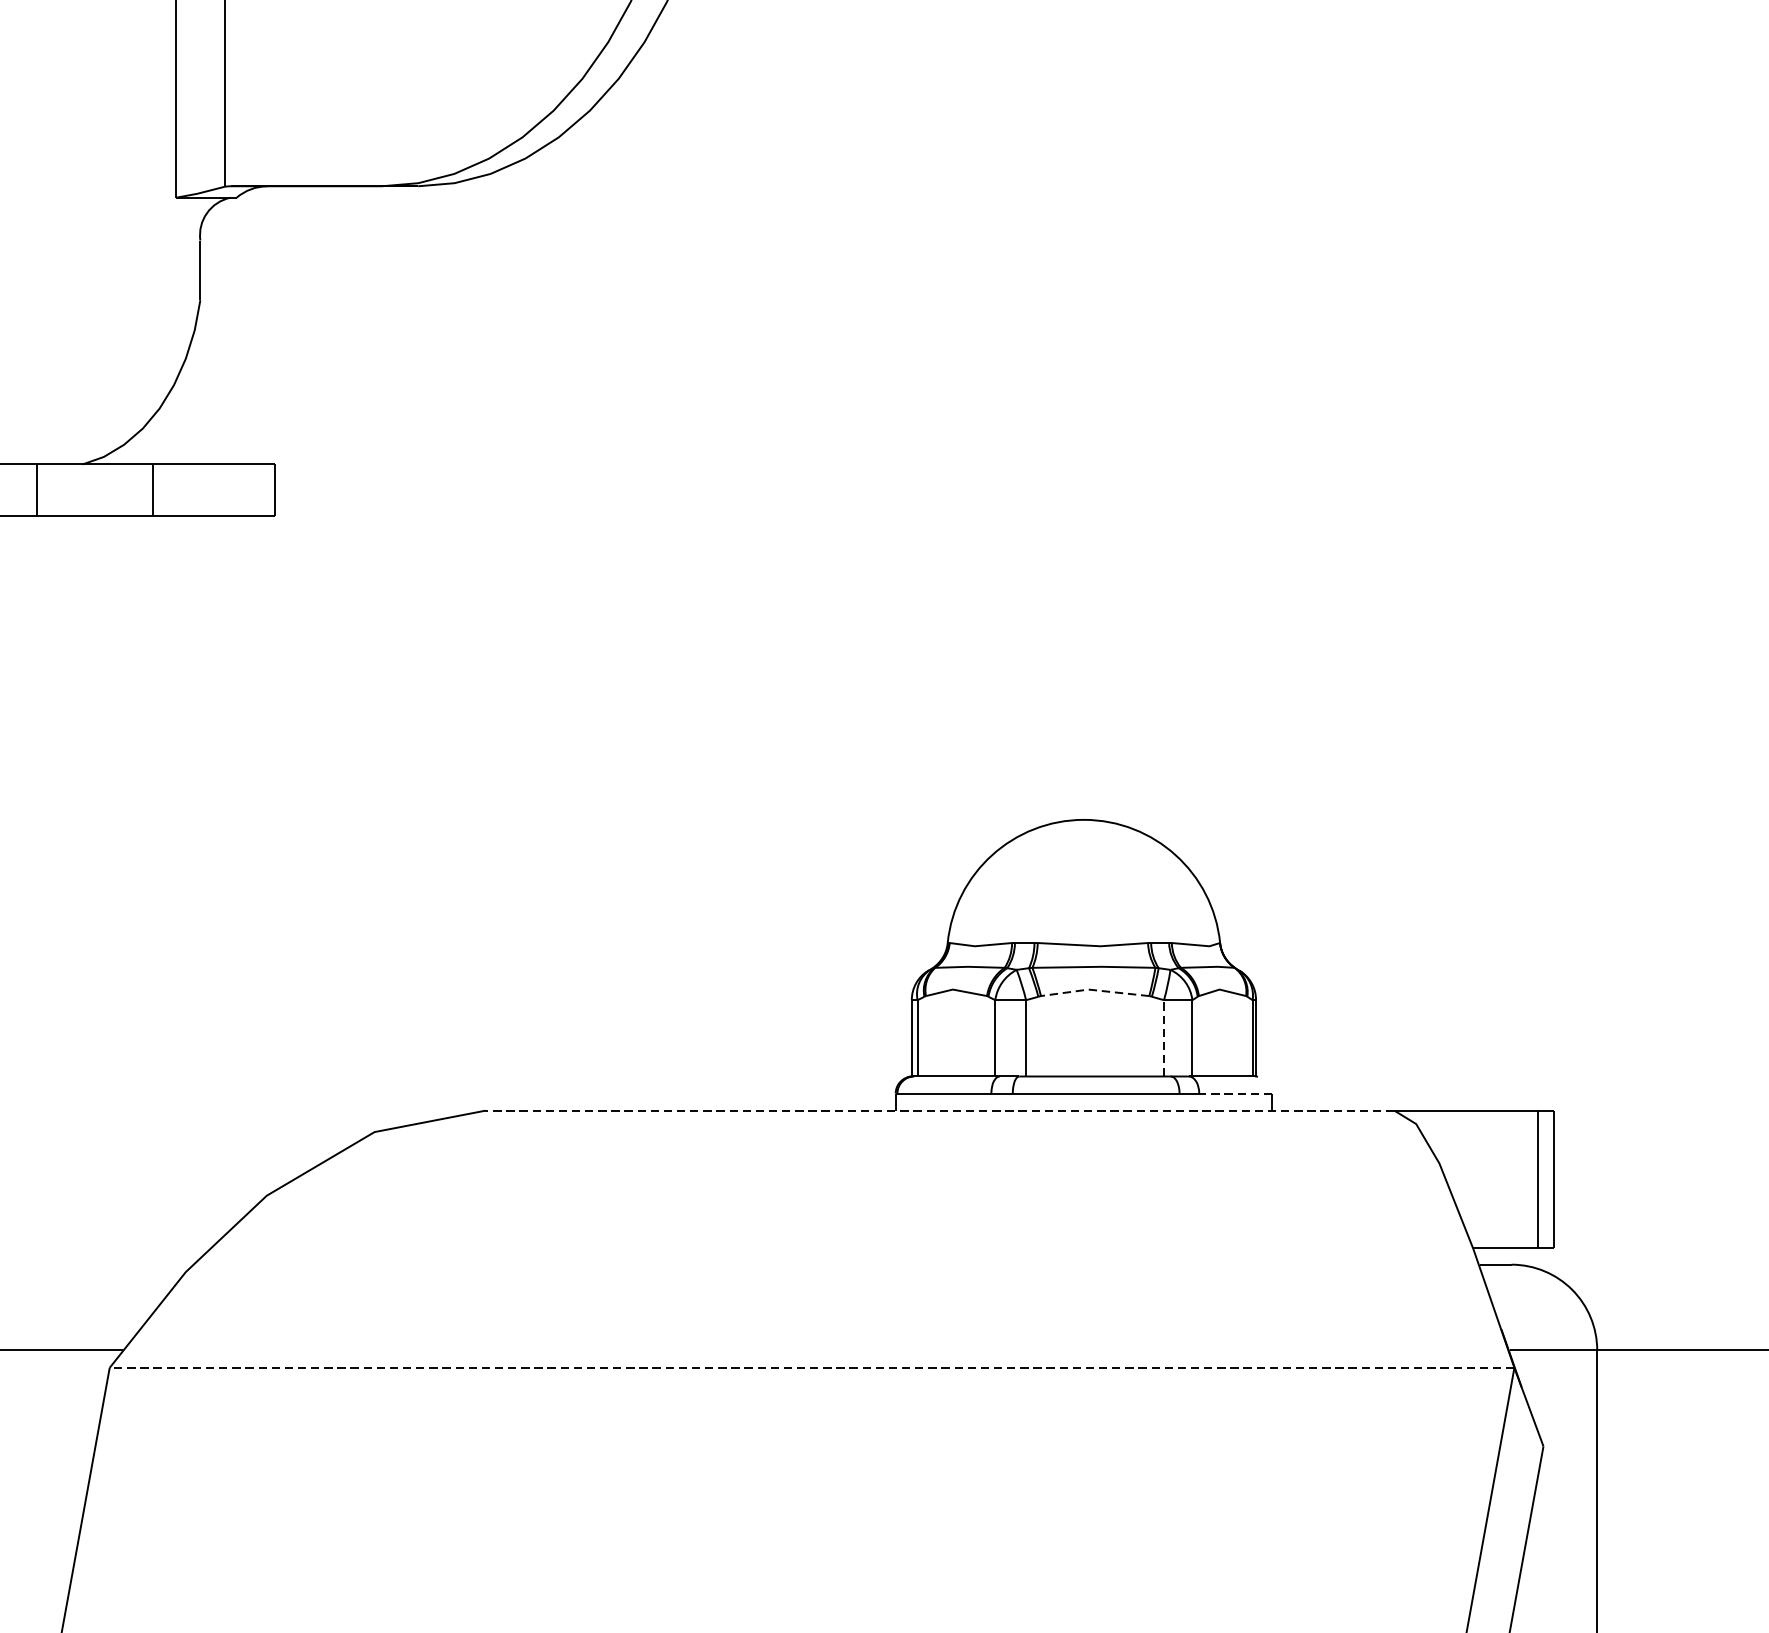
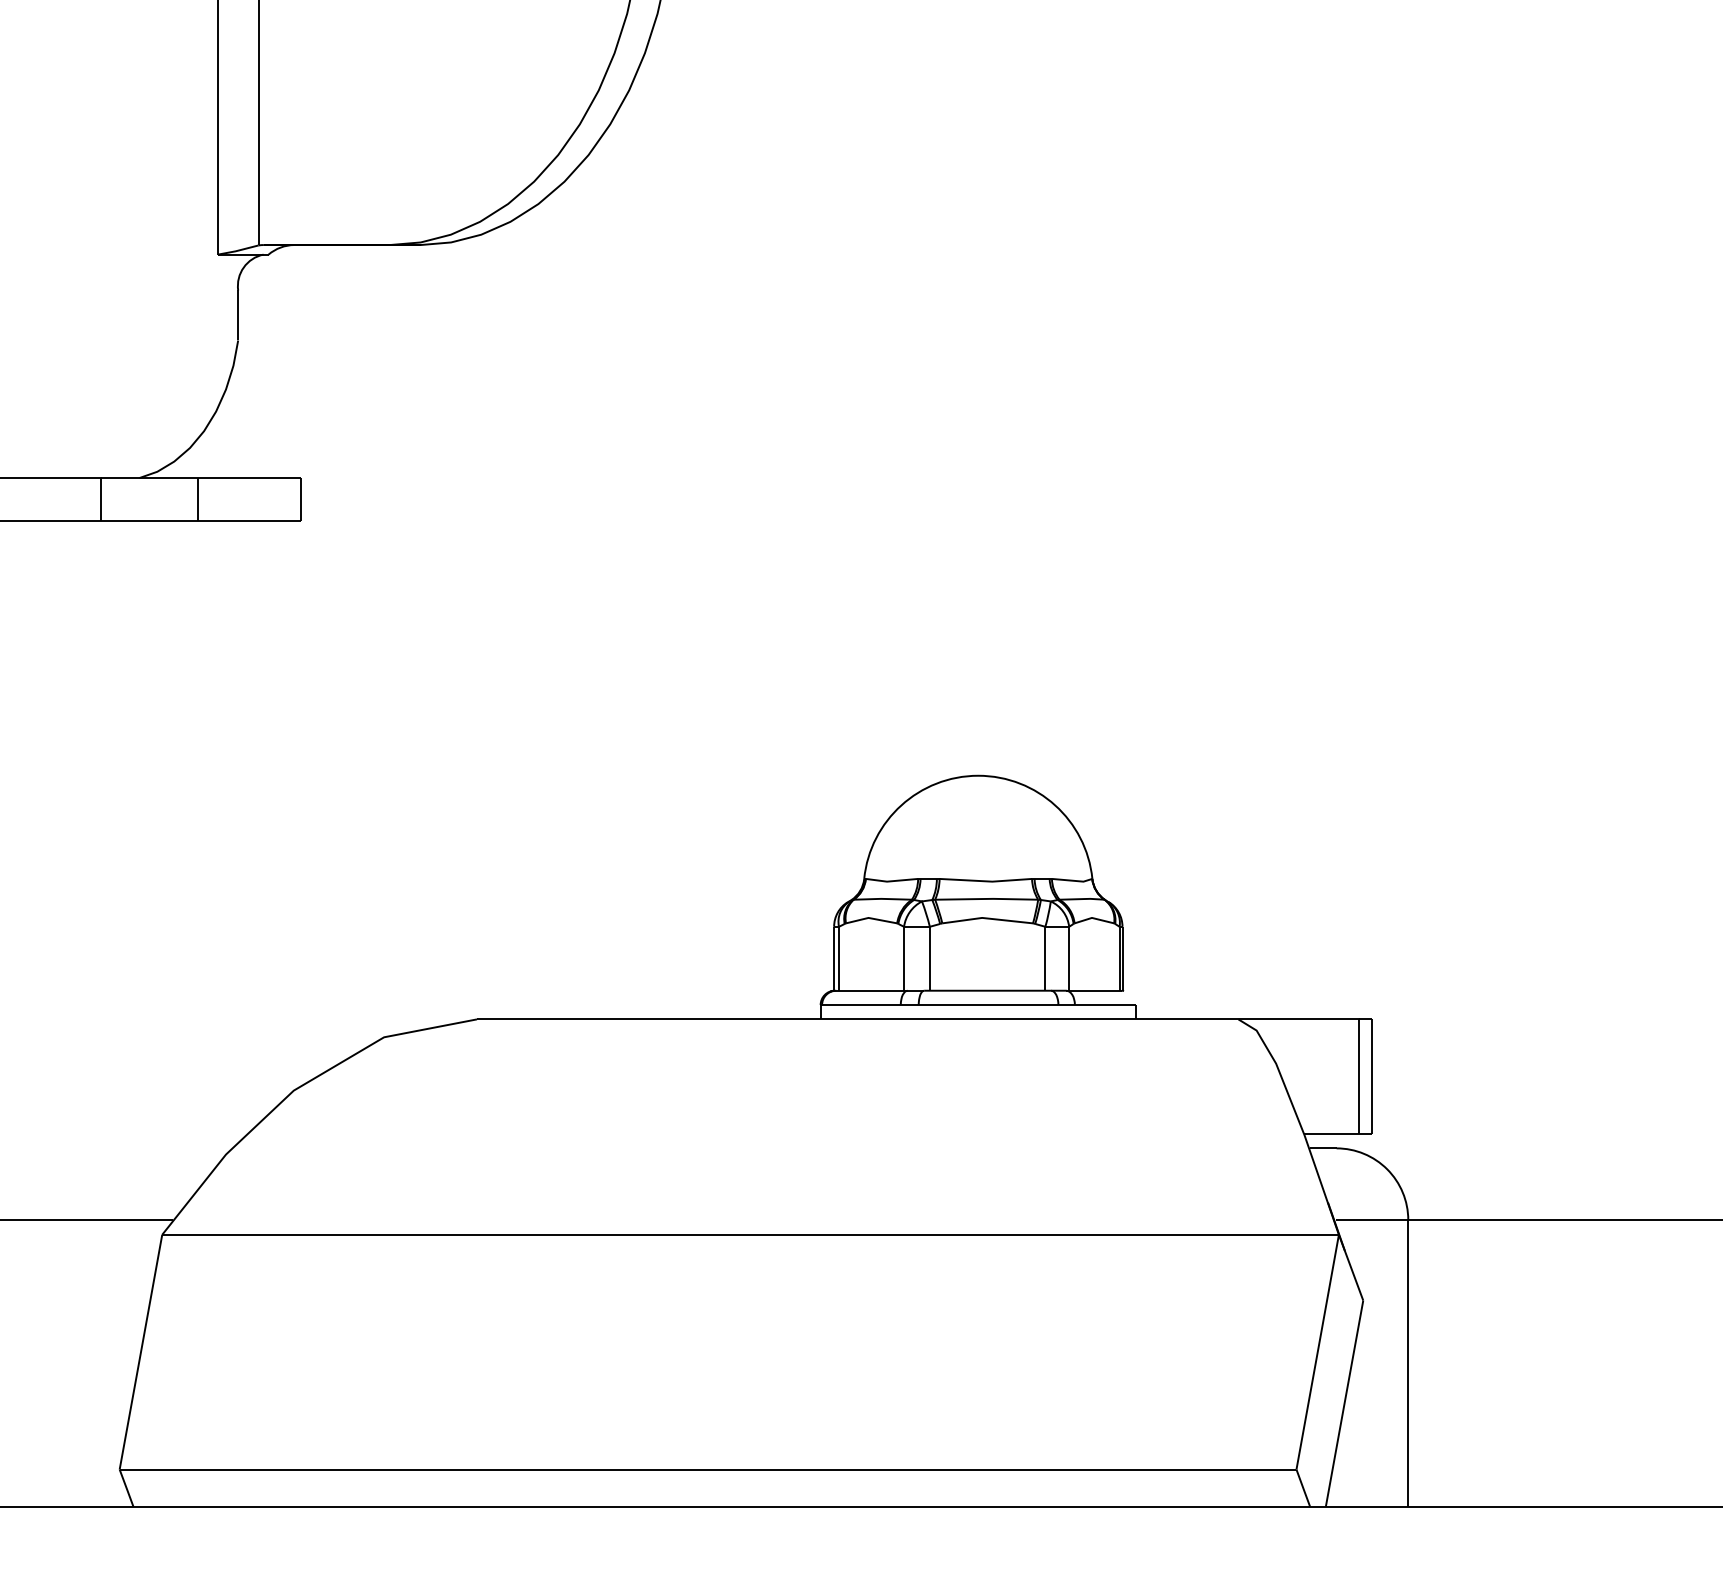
line: (1094, 990) -> (987, 918), dashed -> solid
line: (1164, 1038) -> (1045, 958), dashed -> solid
line: (1235, 1094) -> (1105, 1005), dashed -> solid
line: (939, 1110) -> (857, 1019), dashed -> solid
line: (811, 1367) -> (750, 1234), dashed -> solid

